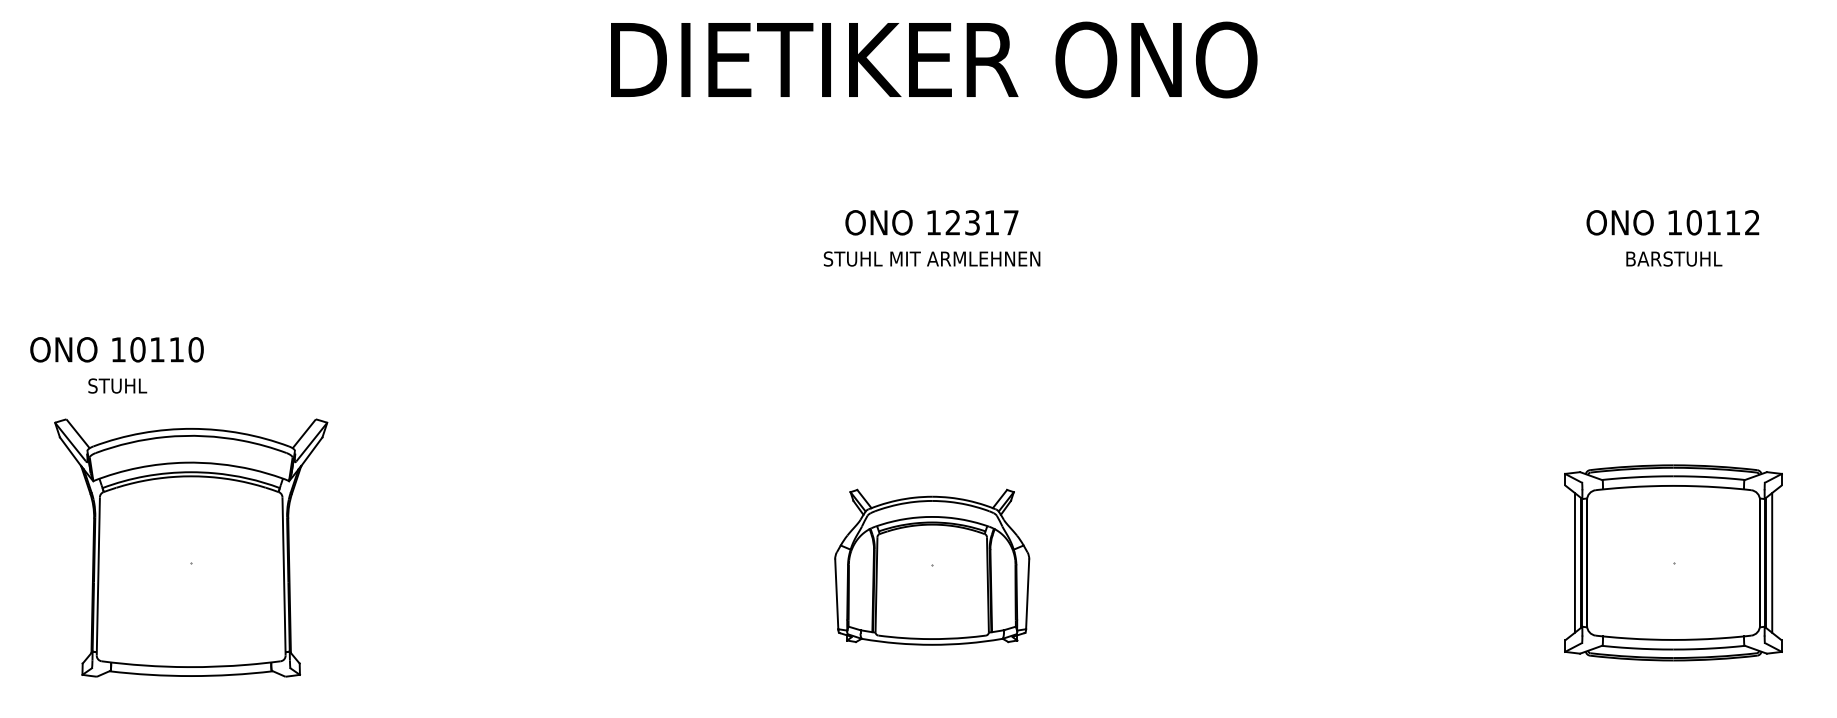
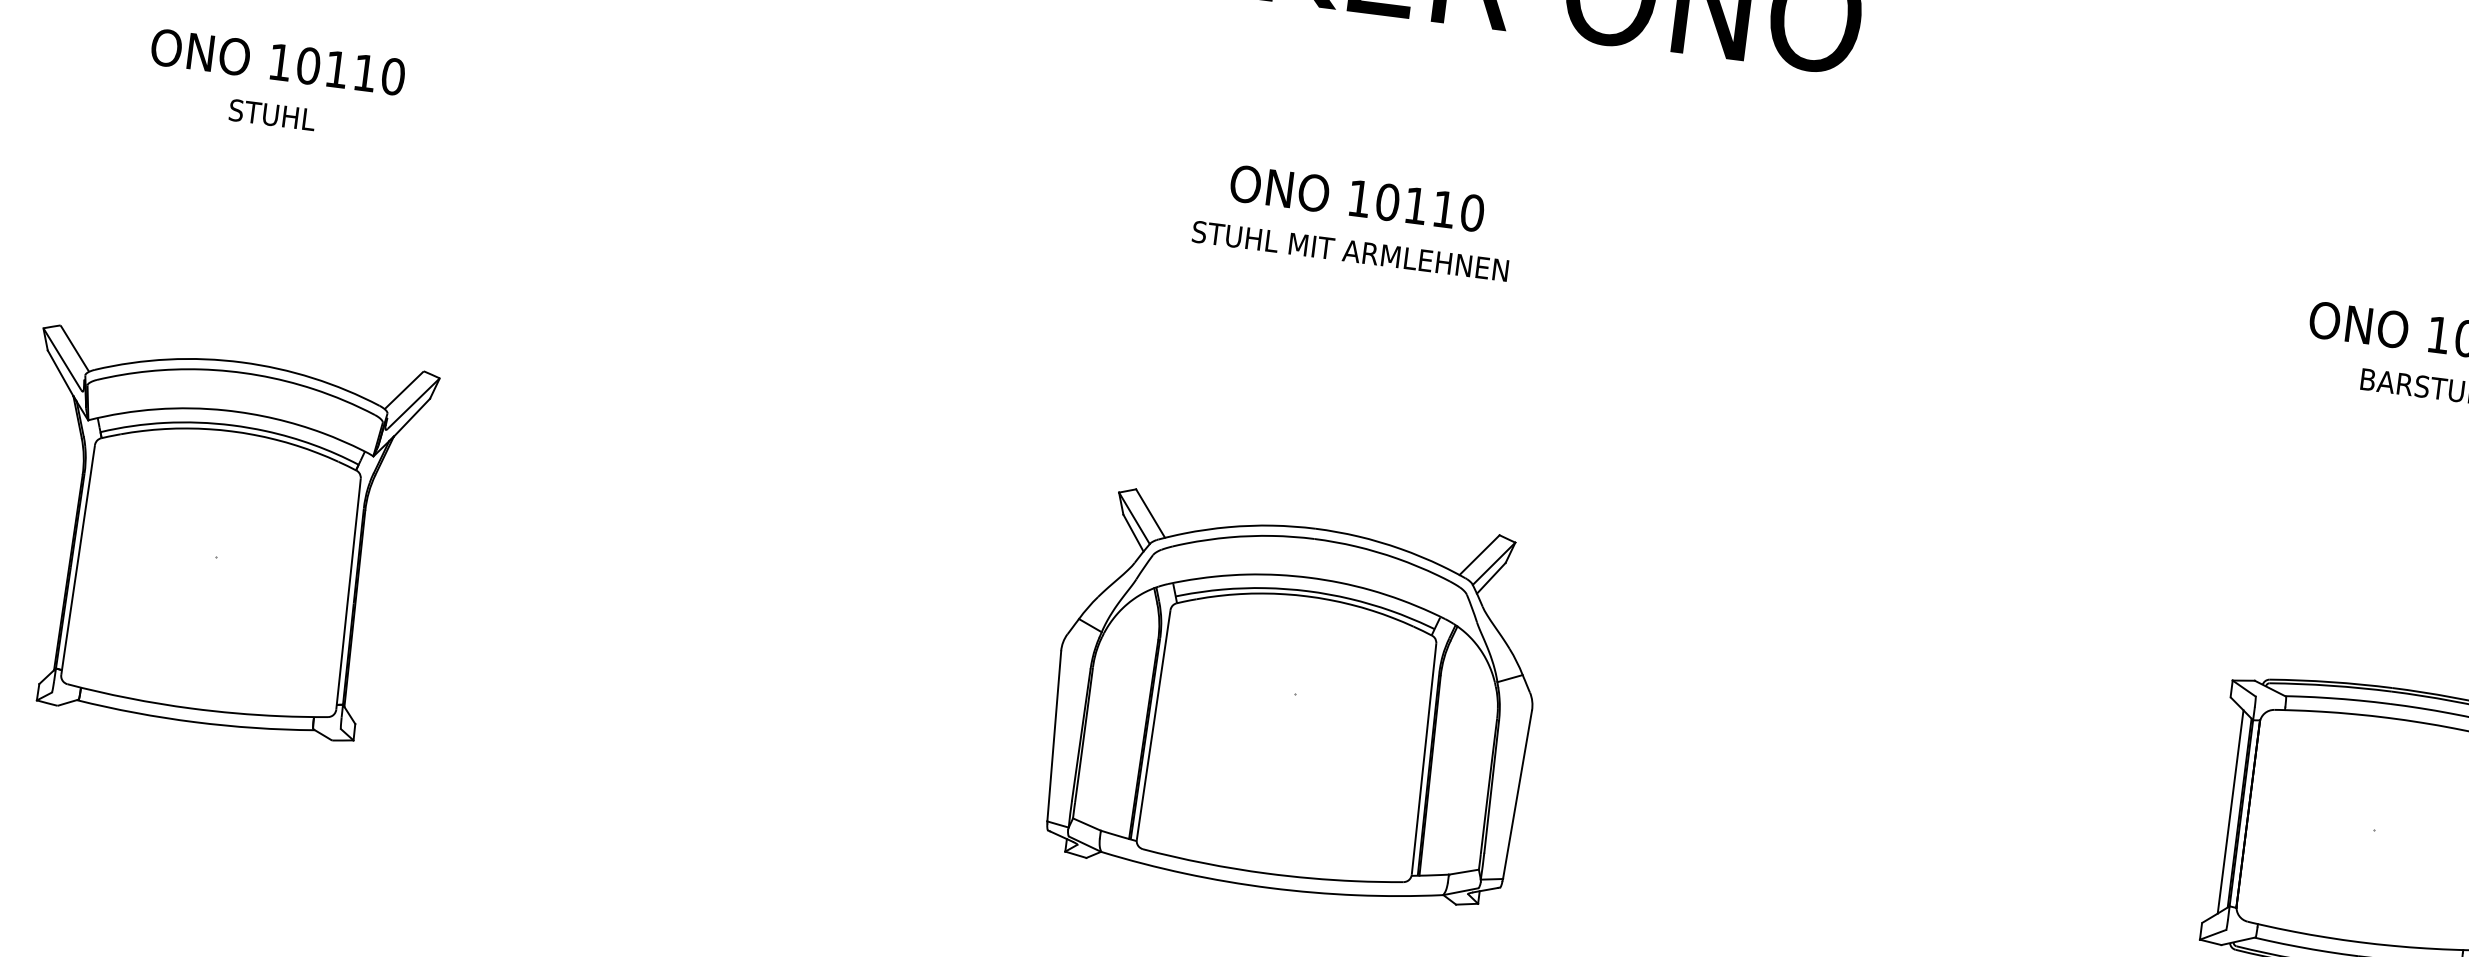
text: (981, 222) -> (1429, 207), 12317 -> 10110
text: (116, 365) -> (274, 84), moved
part: (931, 567) -> (1292, 700), size x1.67

